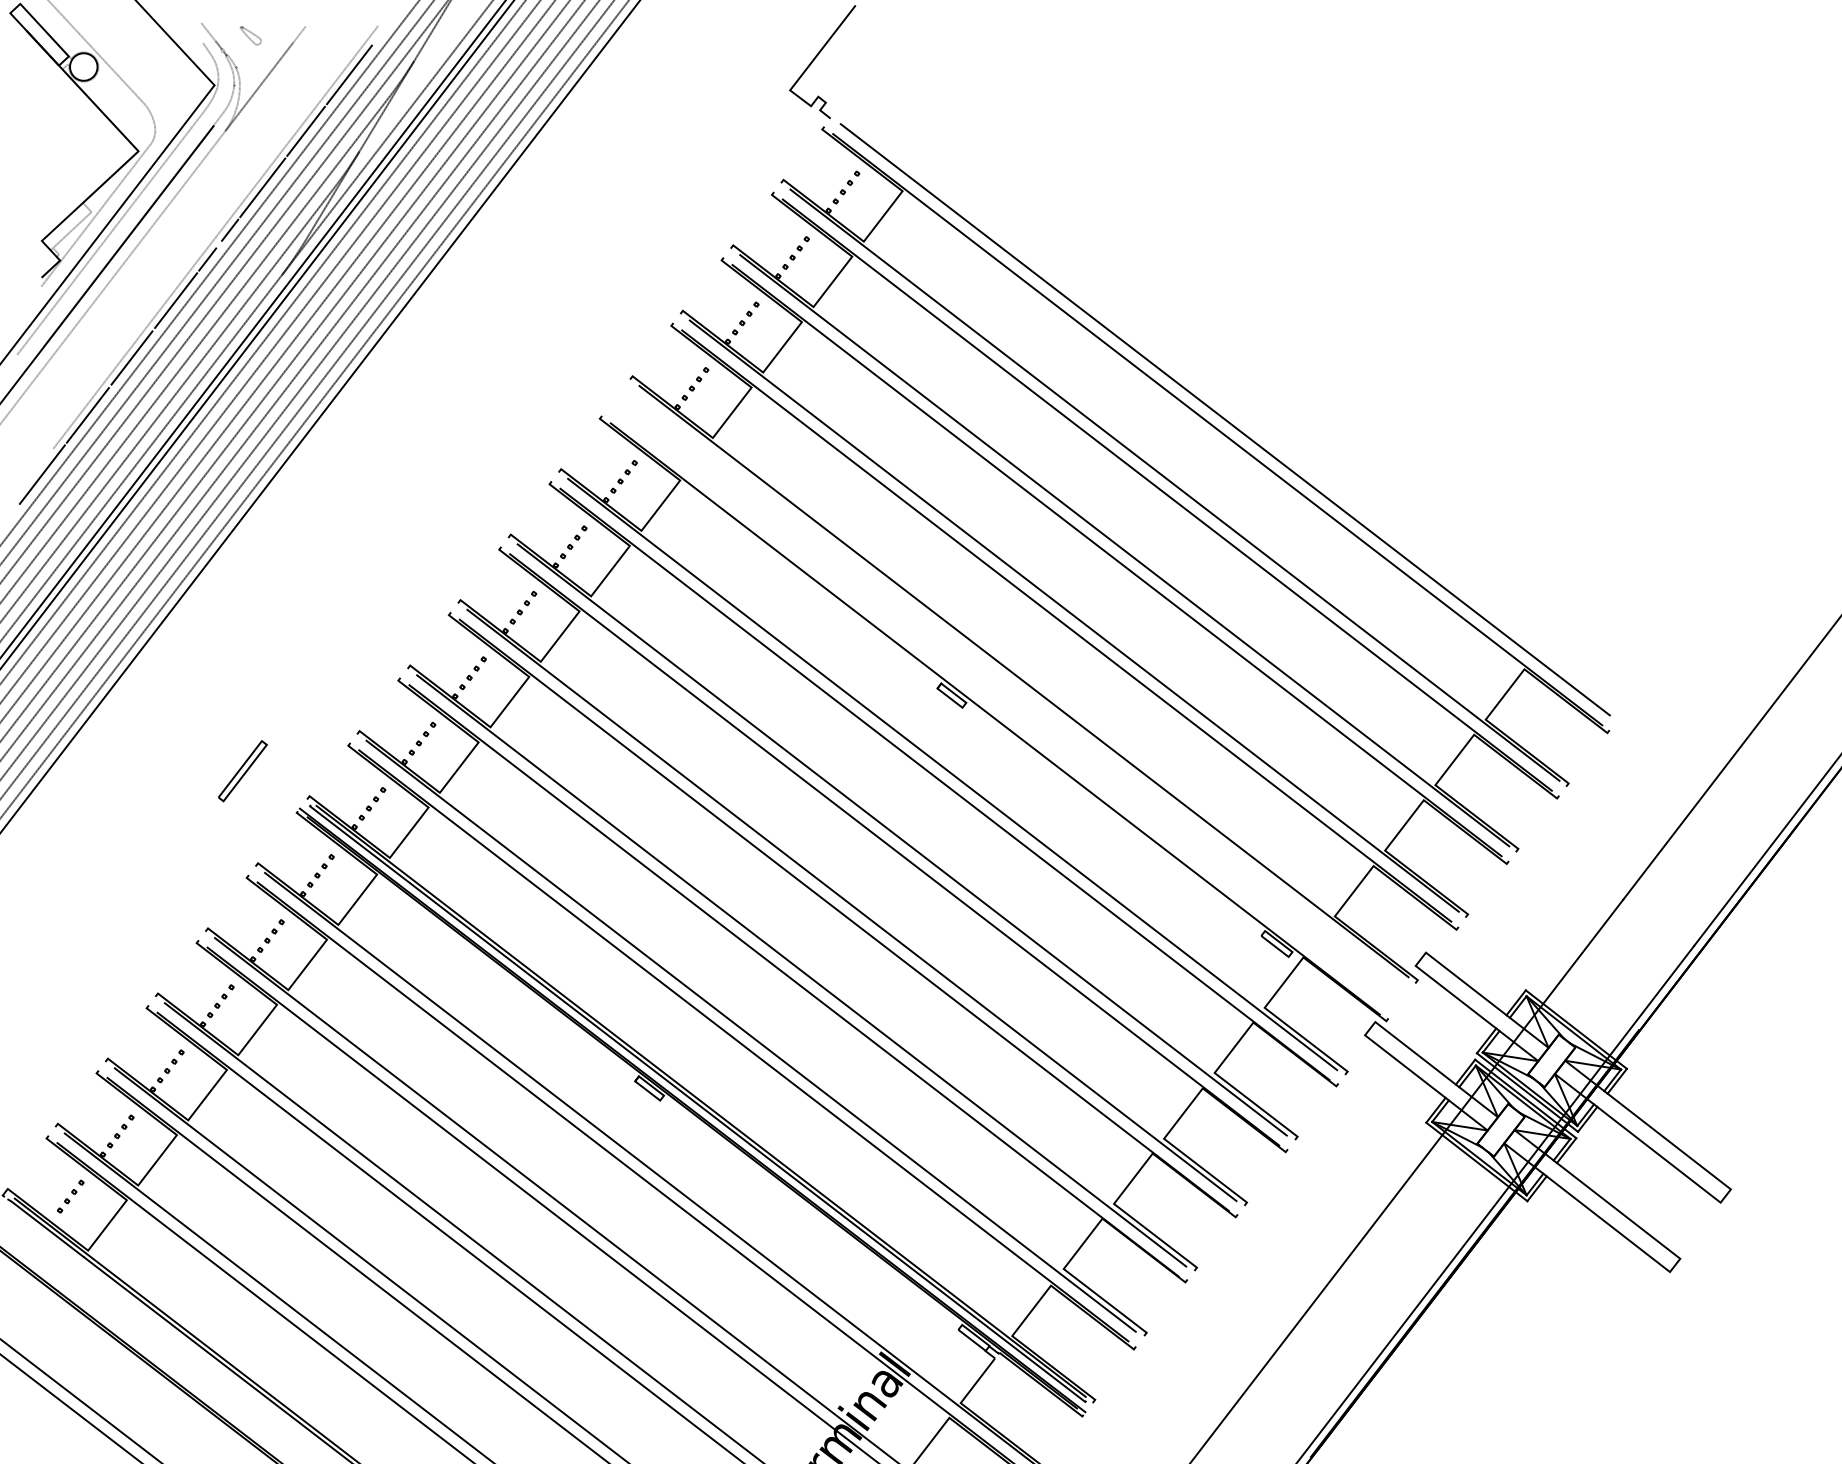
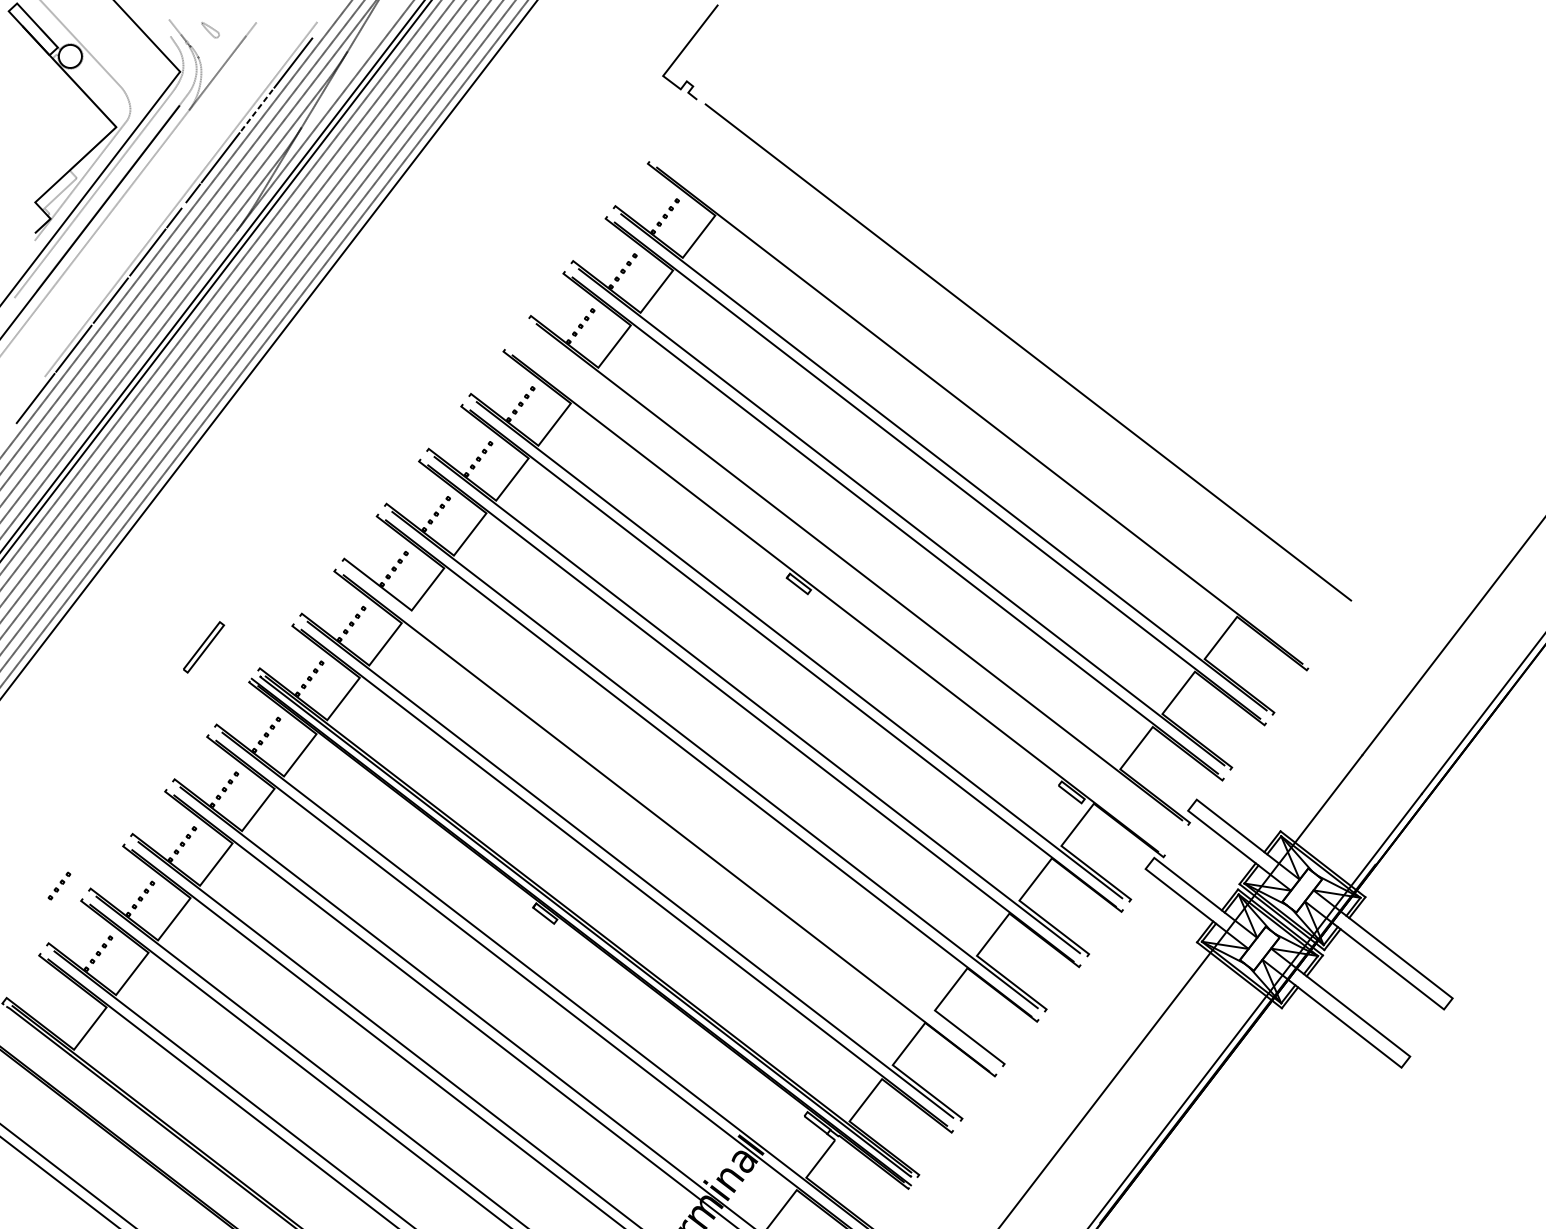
line: (306, 131) -> (257, 110), solid -> dashed
part: (1195, 456) -> (1003, 383), removed
line: (801, 970) -> (672, 814), removed
part: (70, 1196) -> (59, 885), moved

